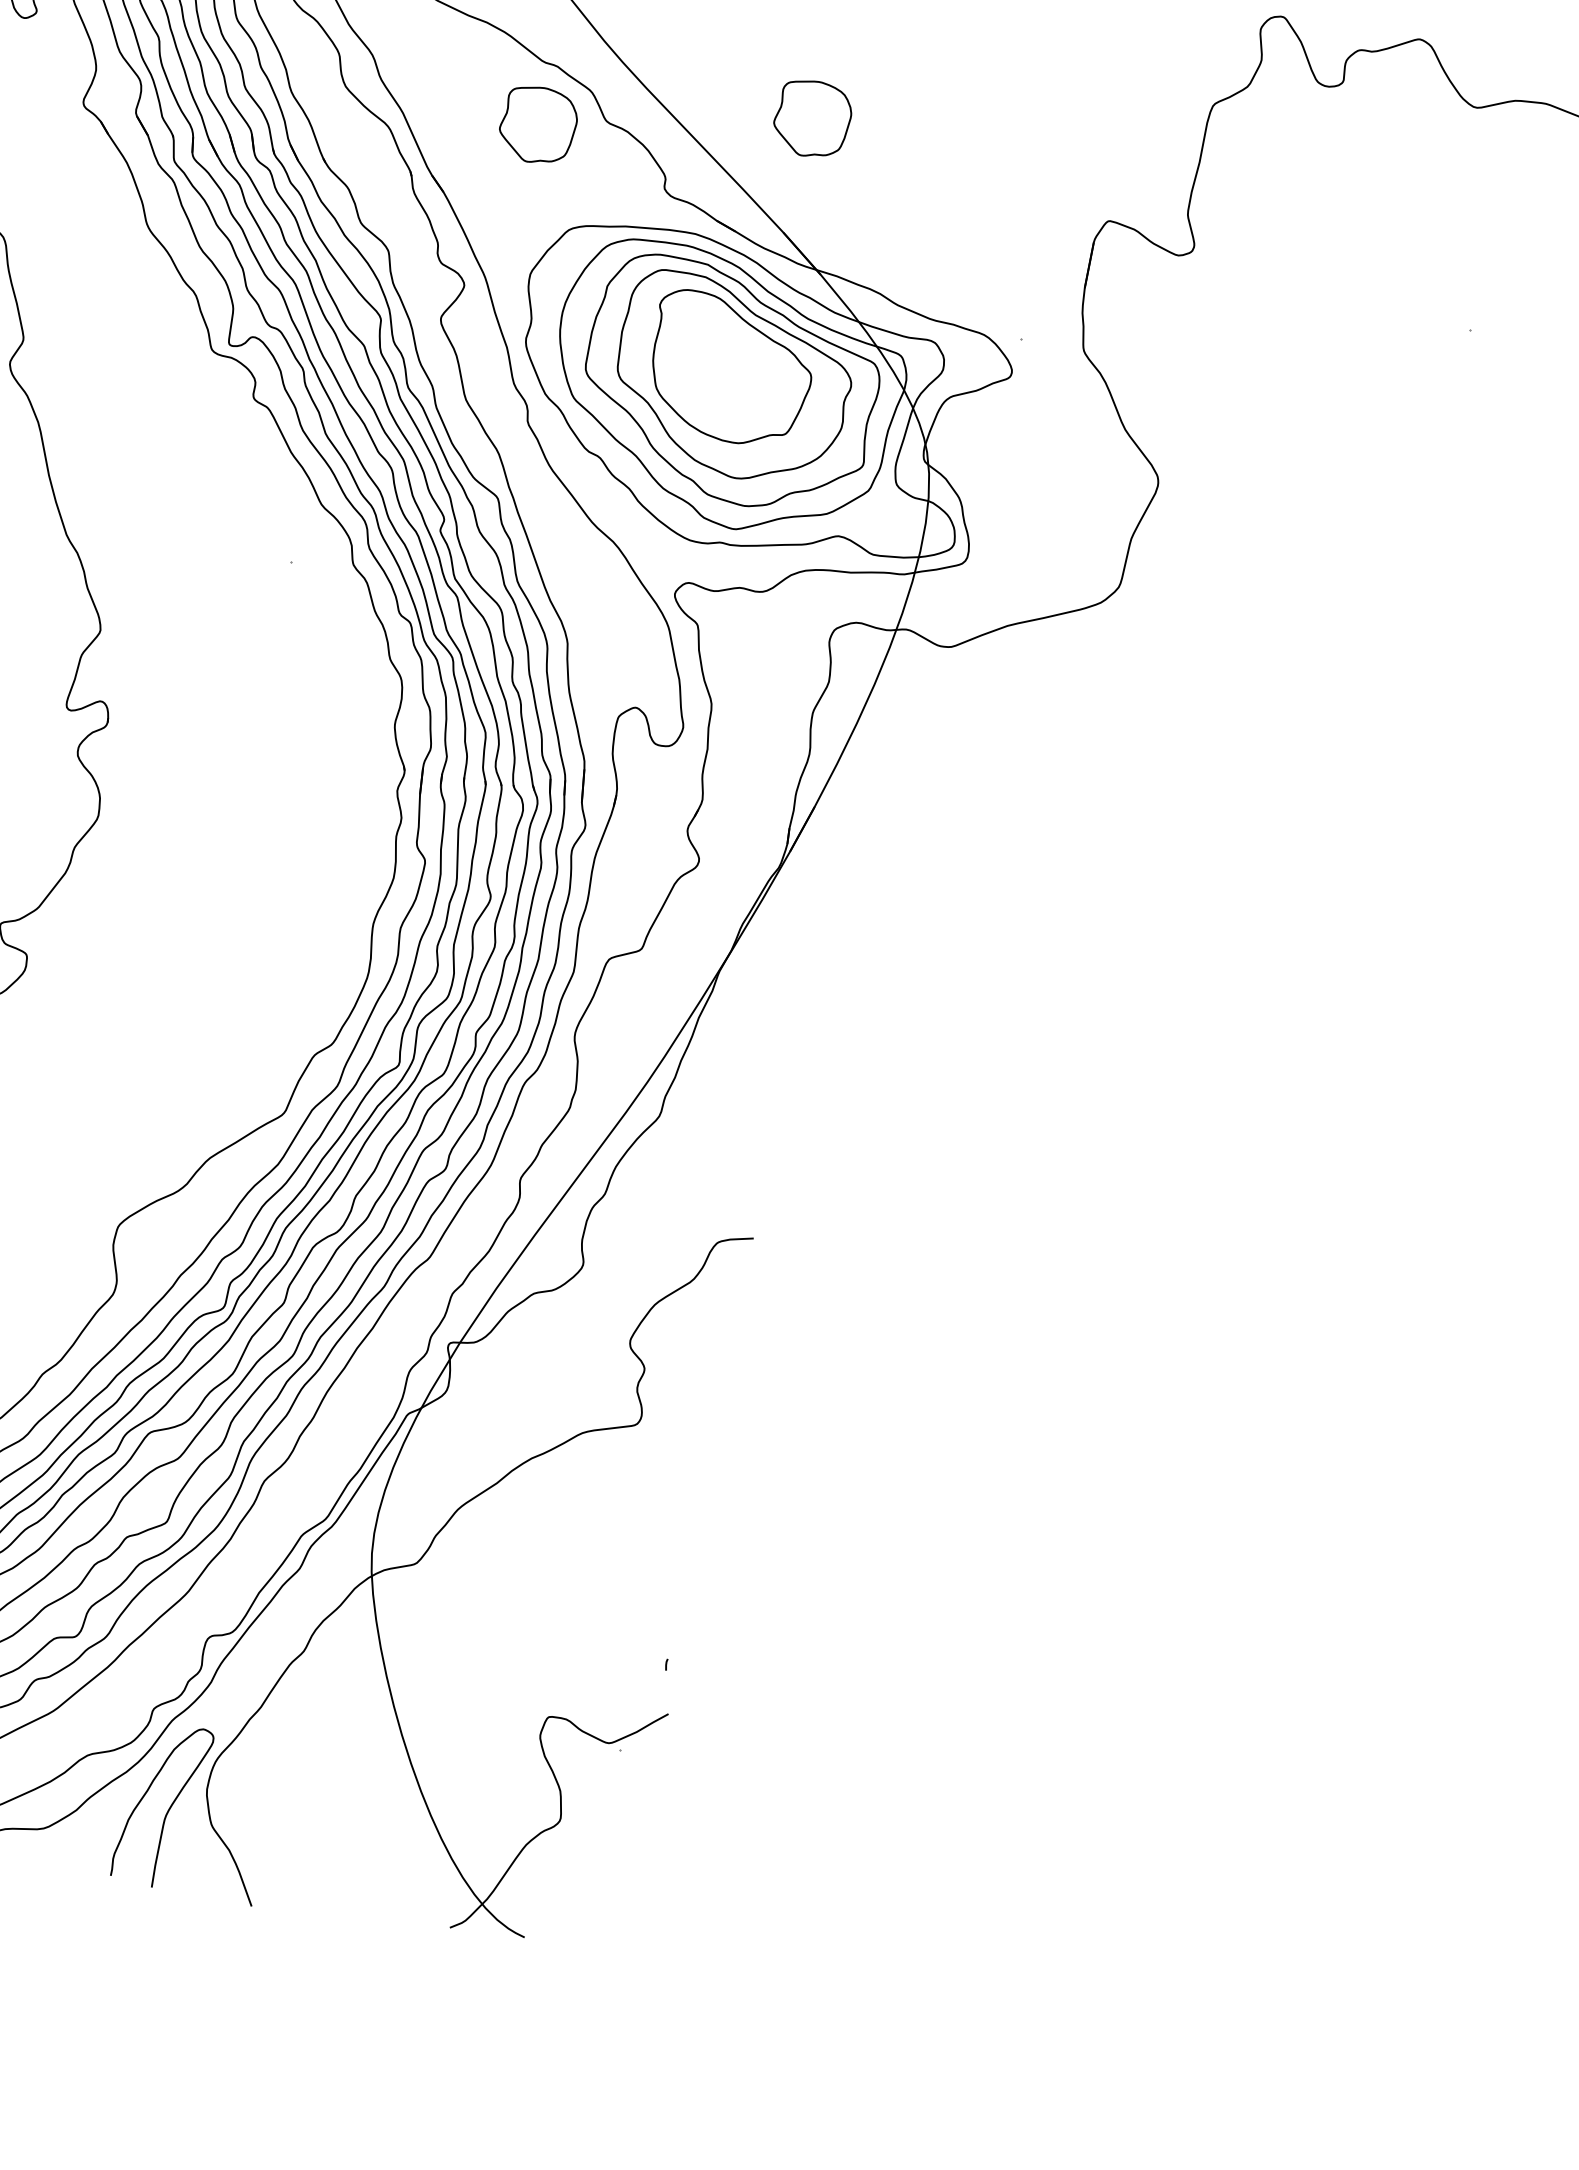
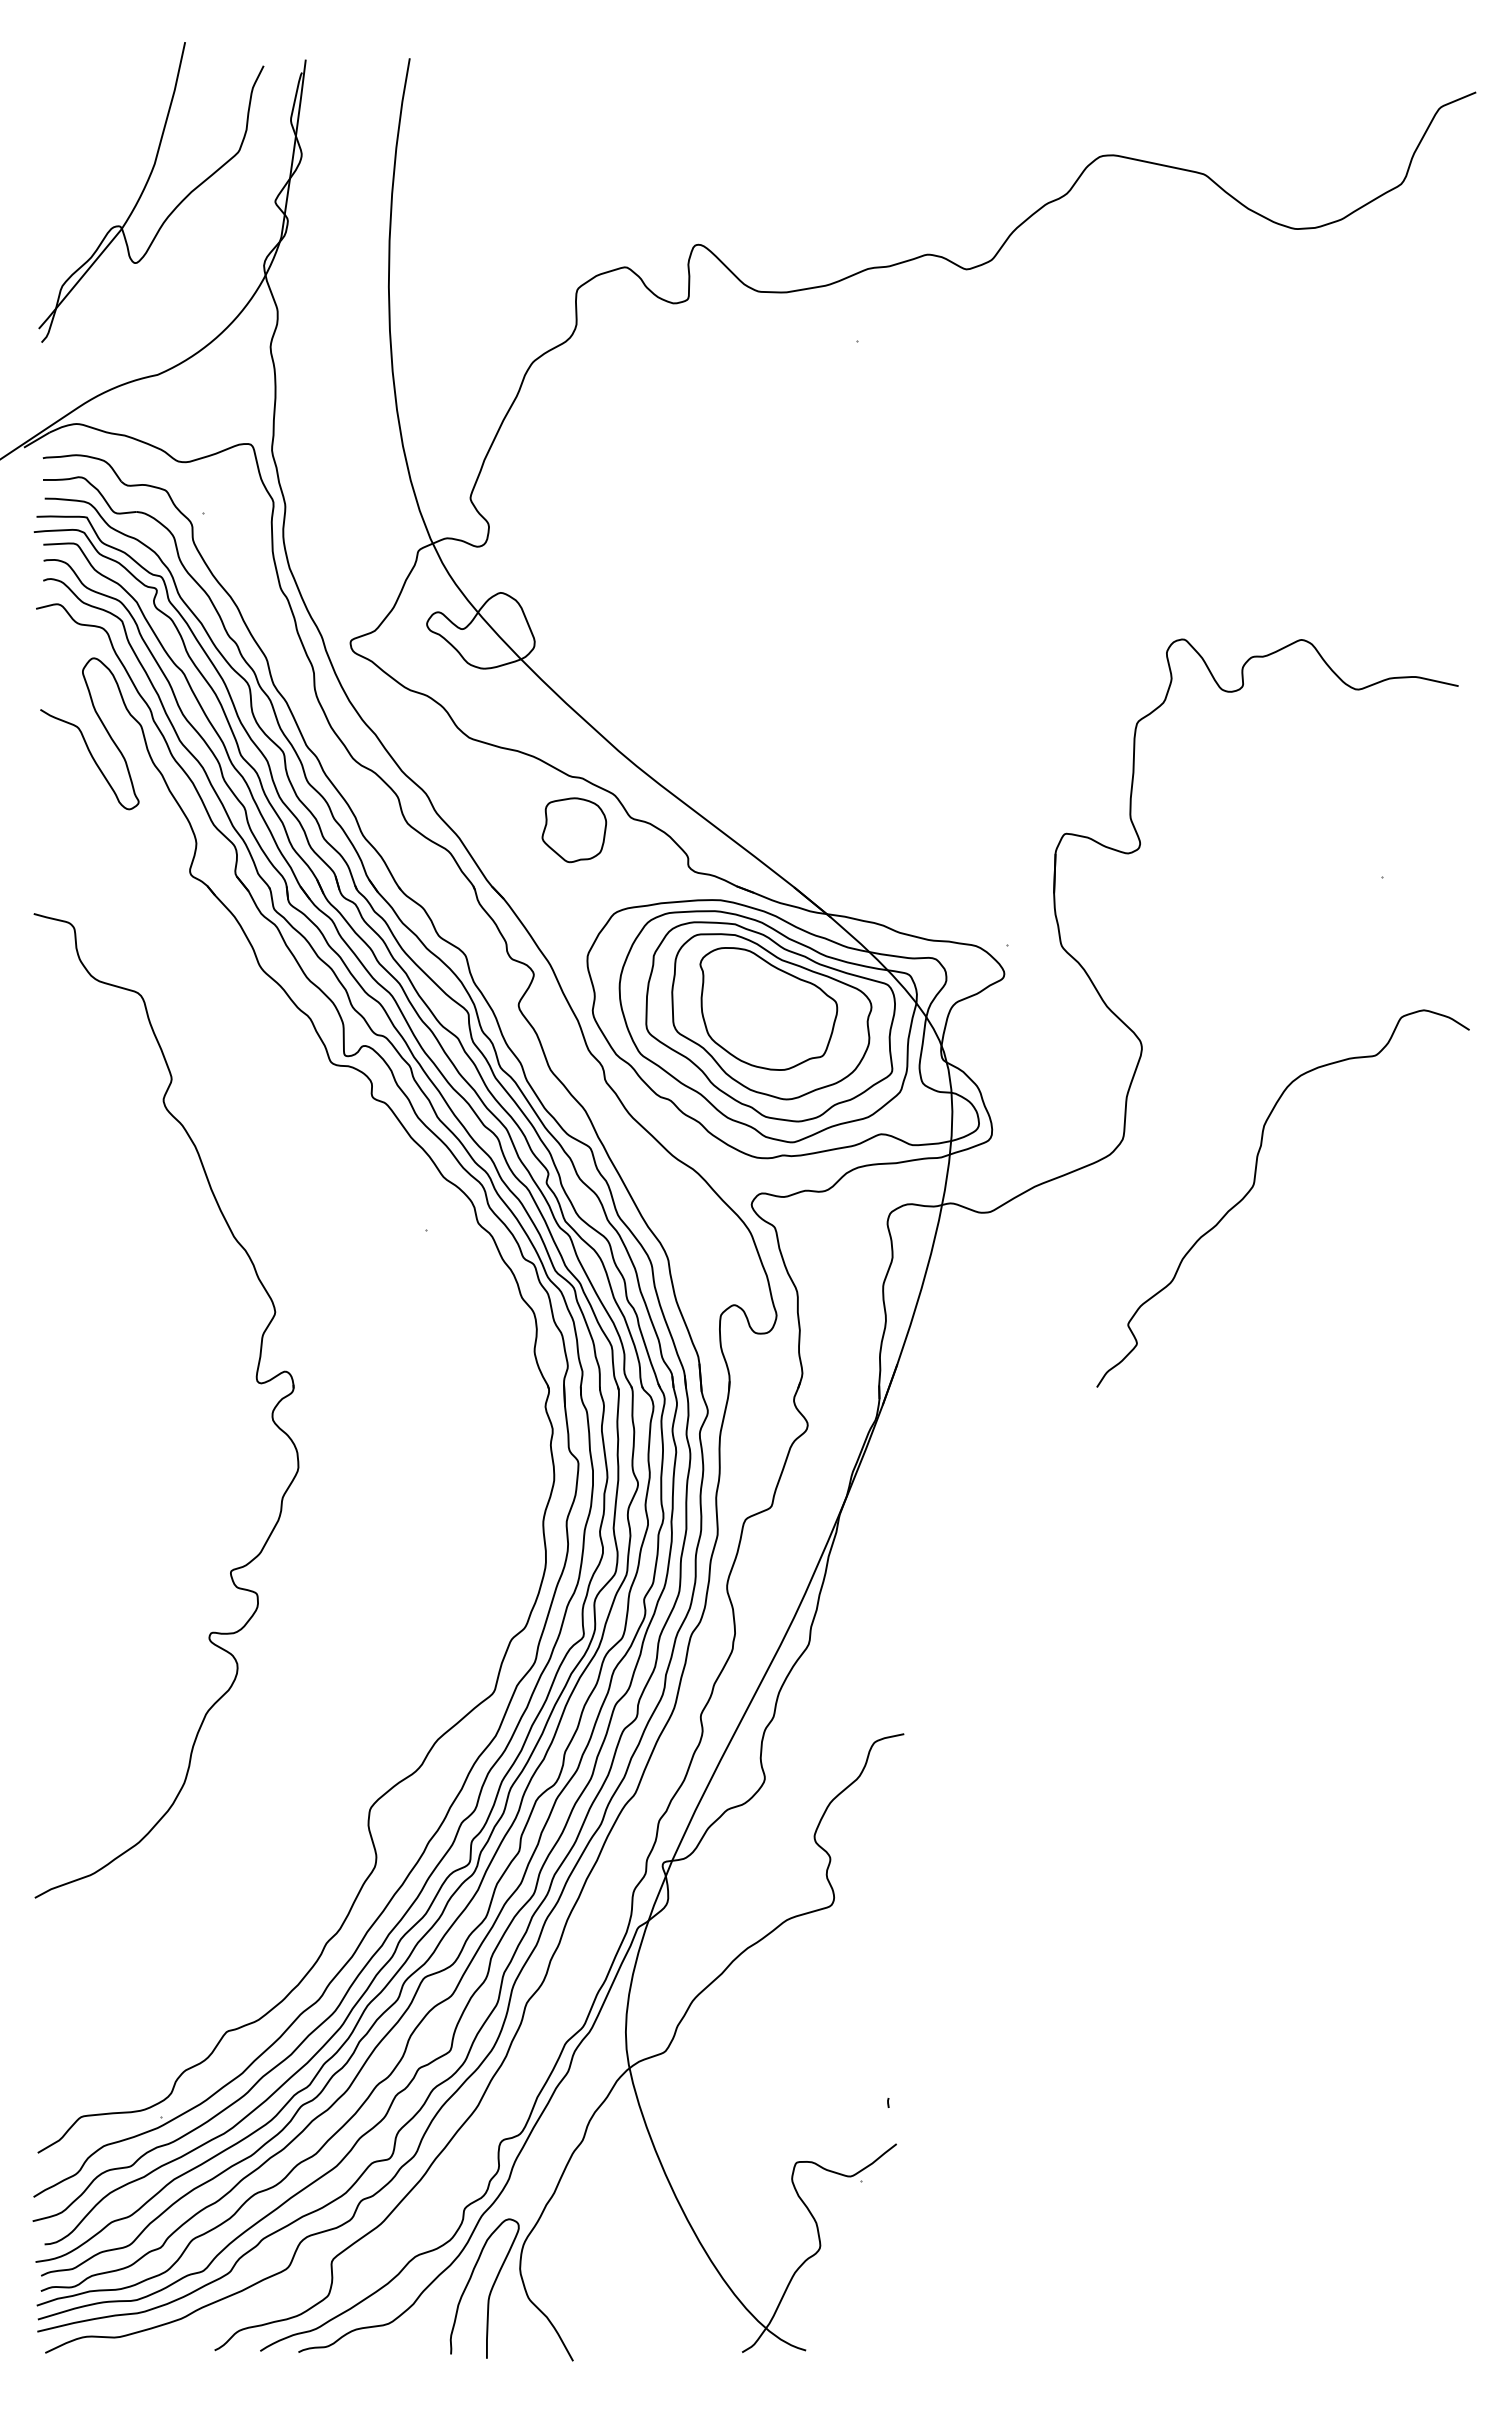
part: (812, 119) -> (803, 788), removed
curve: (1263, 665) -> (1254, 1185), added

